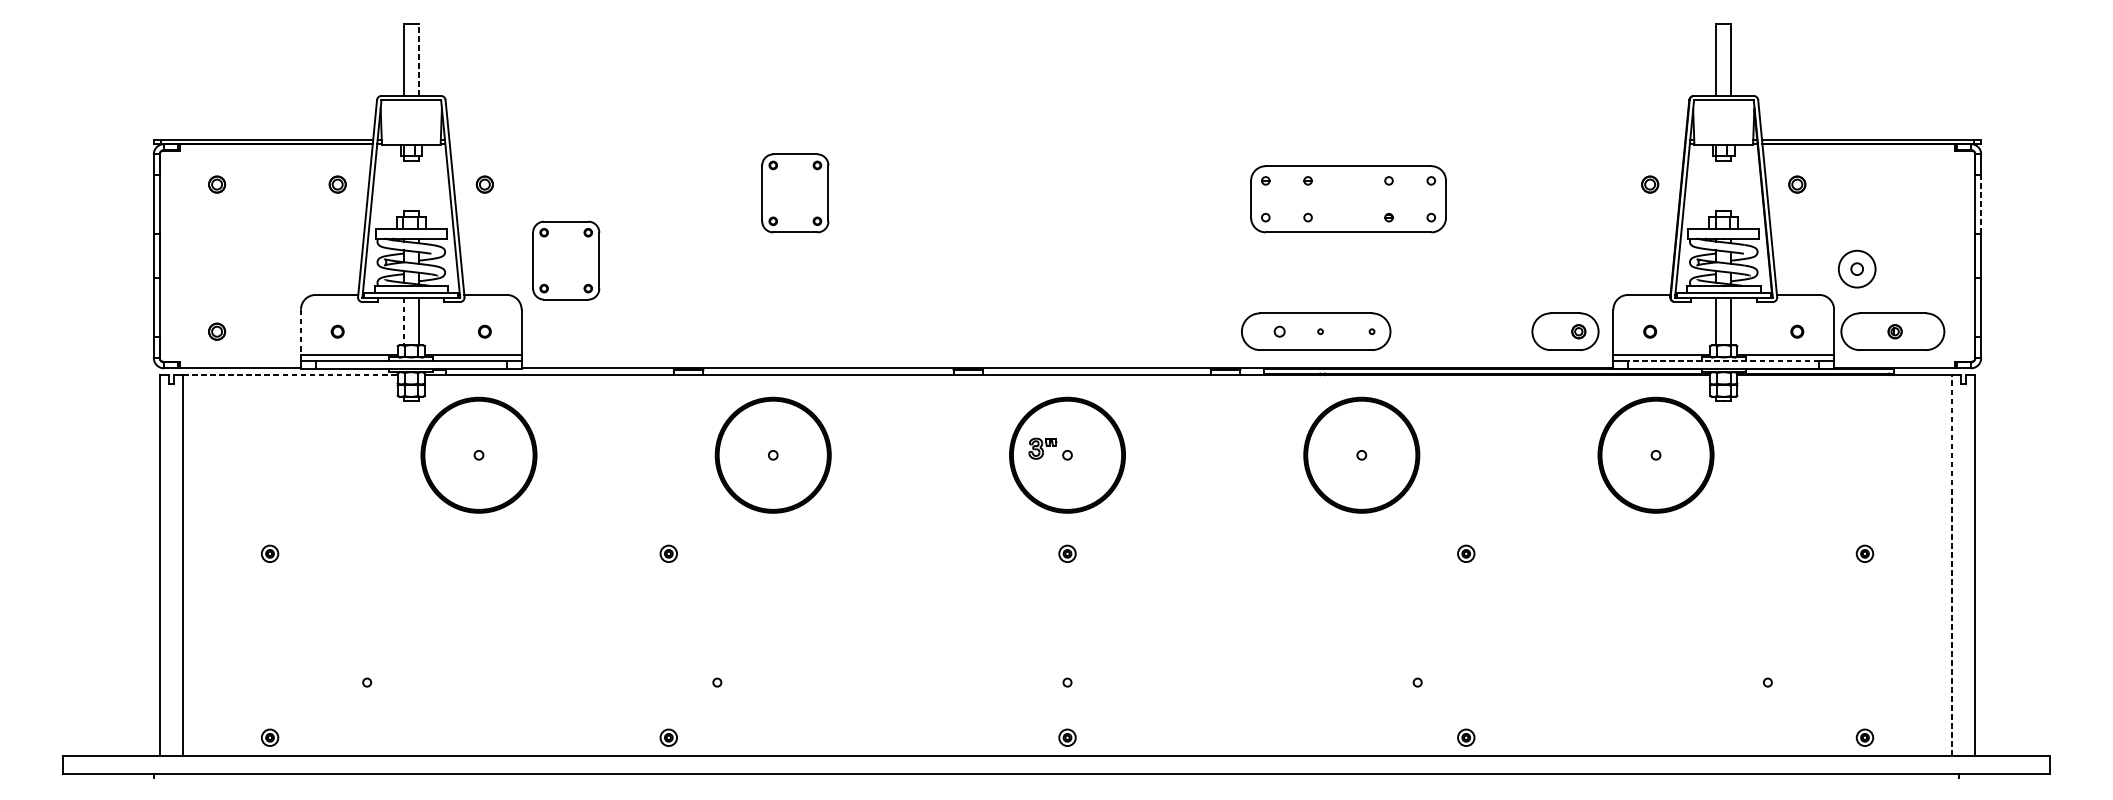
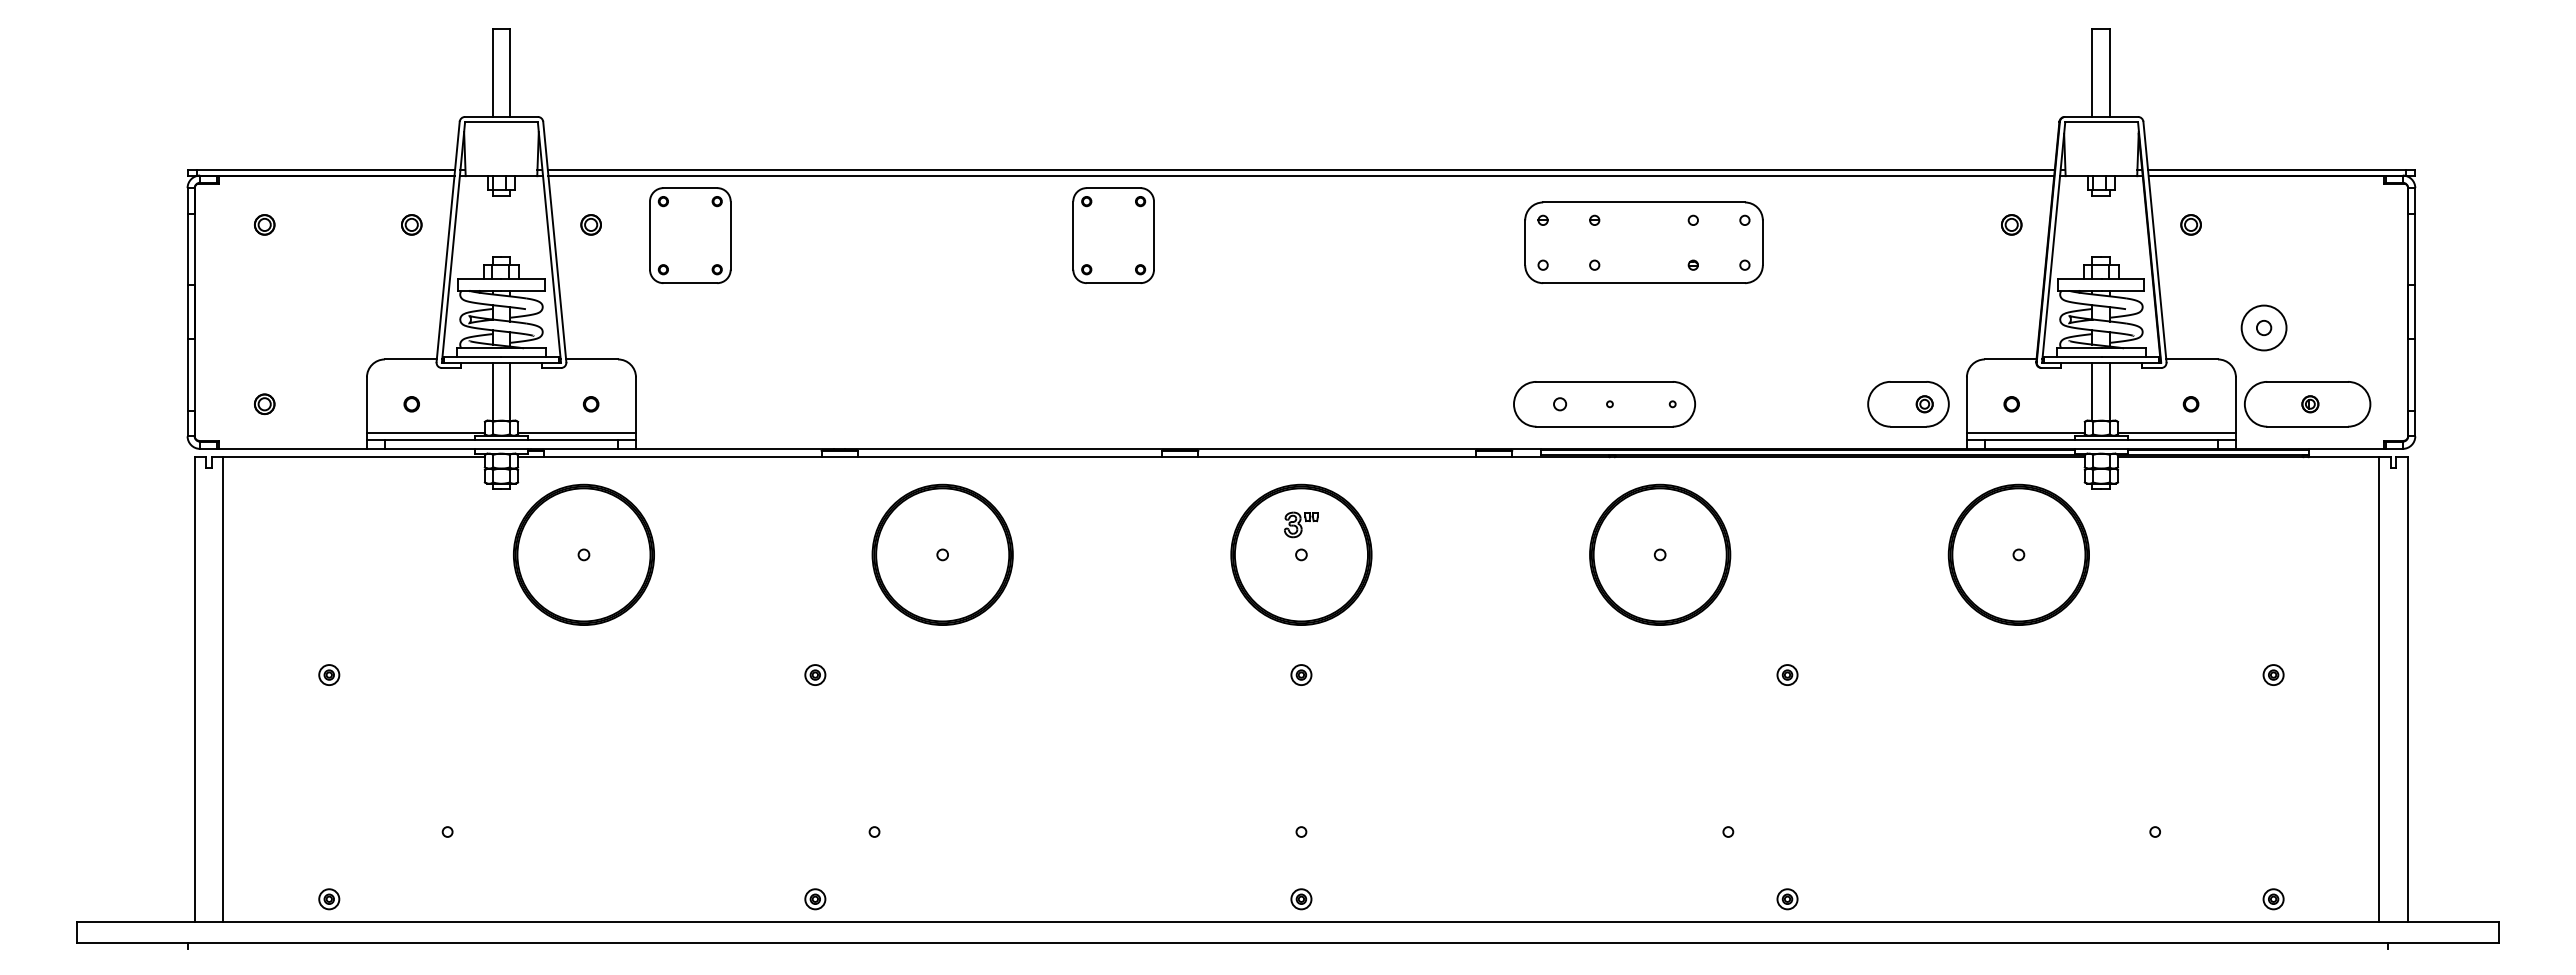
line: (418, 60) -> (510, 73), dashed -> solid
line: (1066, 139) -> (1300, 170), added
line: (1067, 144) -> (1301, 175), added
part: (795, 193) -> (1113, 235), moved
line: (1981, 204) -> (2415, 249), dashed -> solid
part: (566, 260) -> (690, 235), moved
line: (403, 321) -> (492, 391), dashed -> solid
line: (300, 332) -> (366, 405), dashed -> solid
line: (1723, 361) -> (2101, 440), dashed -> solid
line: (290, 375) -> (354, 457), dashed -> solid
part: (1042, 448) -> (1301, 524), moved
line: (1951, 564) -> (2379, 688), dashed -> solid

